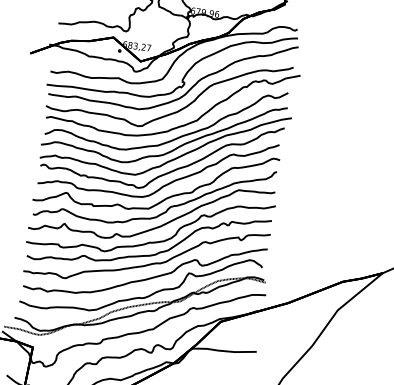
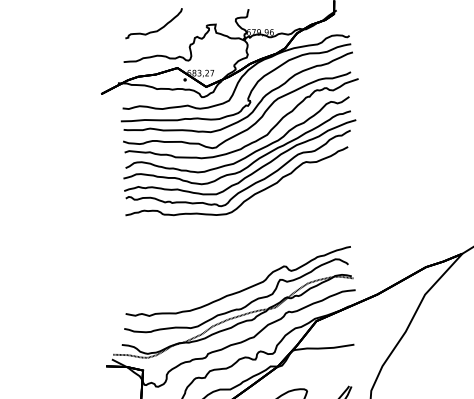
part: (151, 215) -> (237, 230), removed

